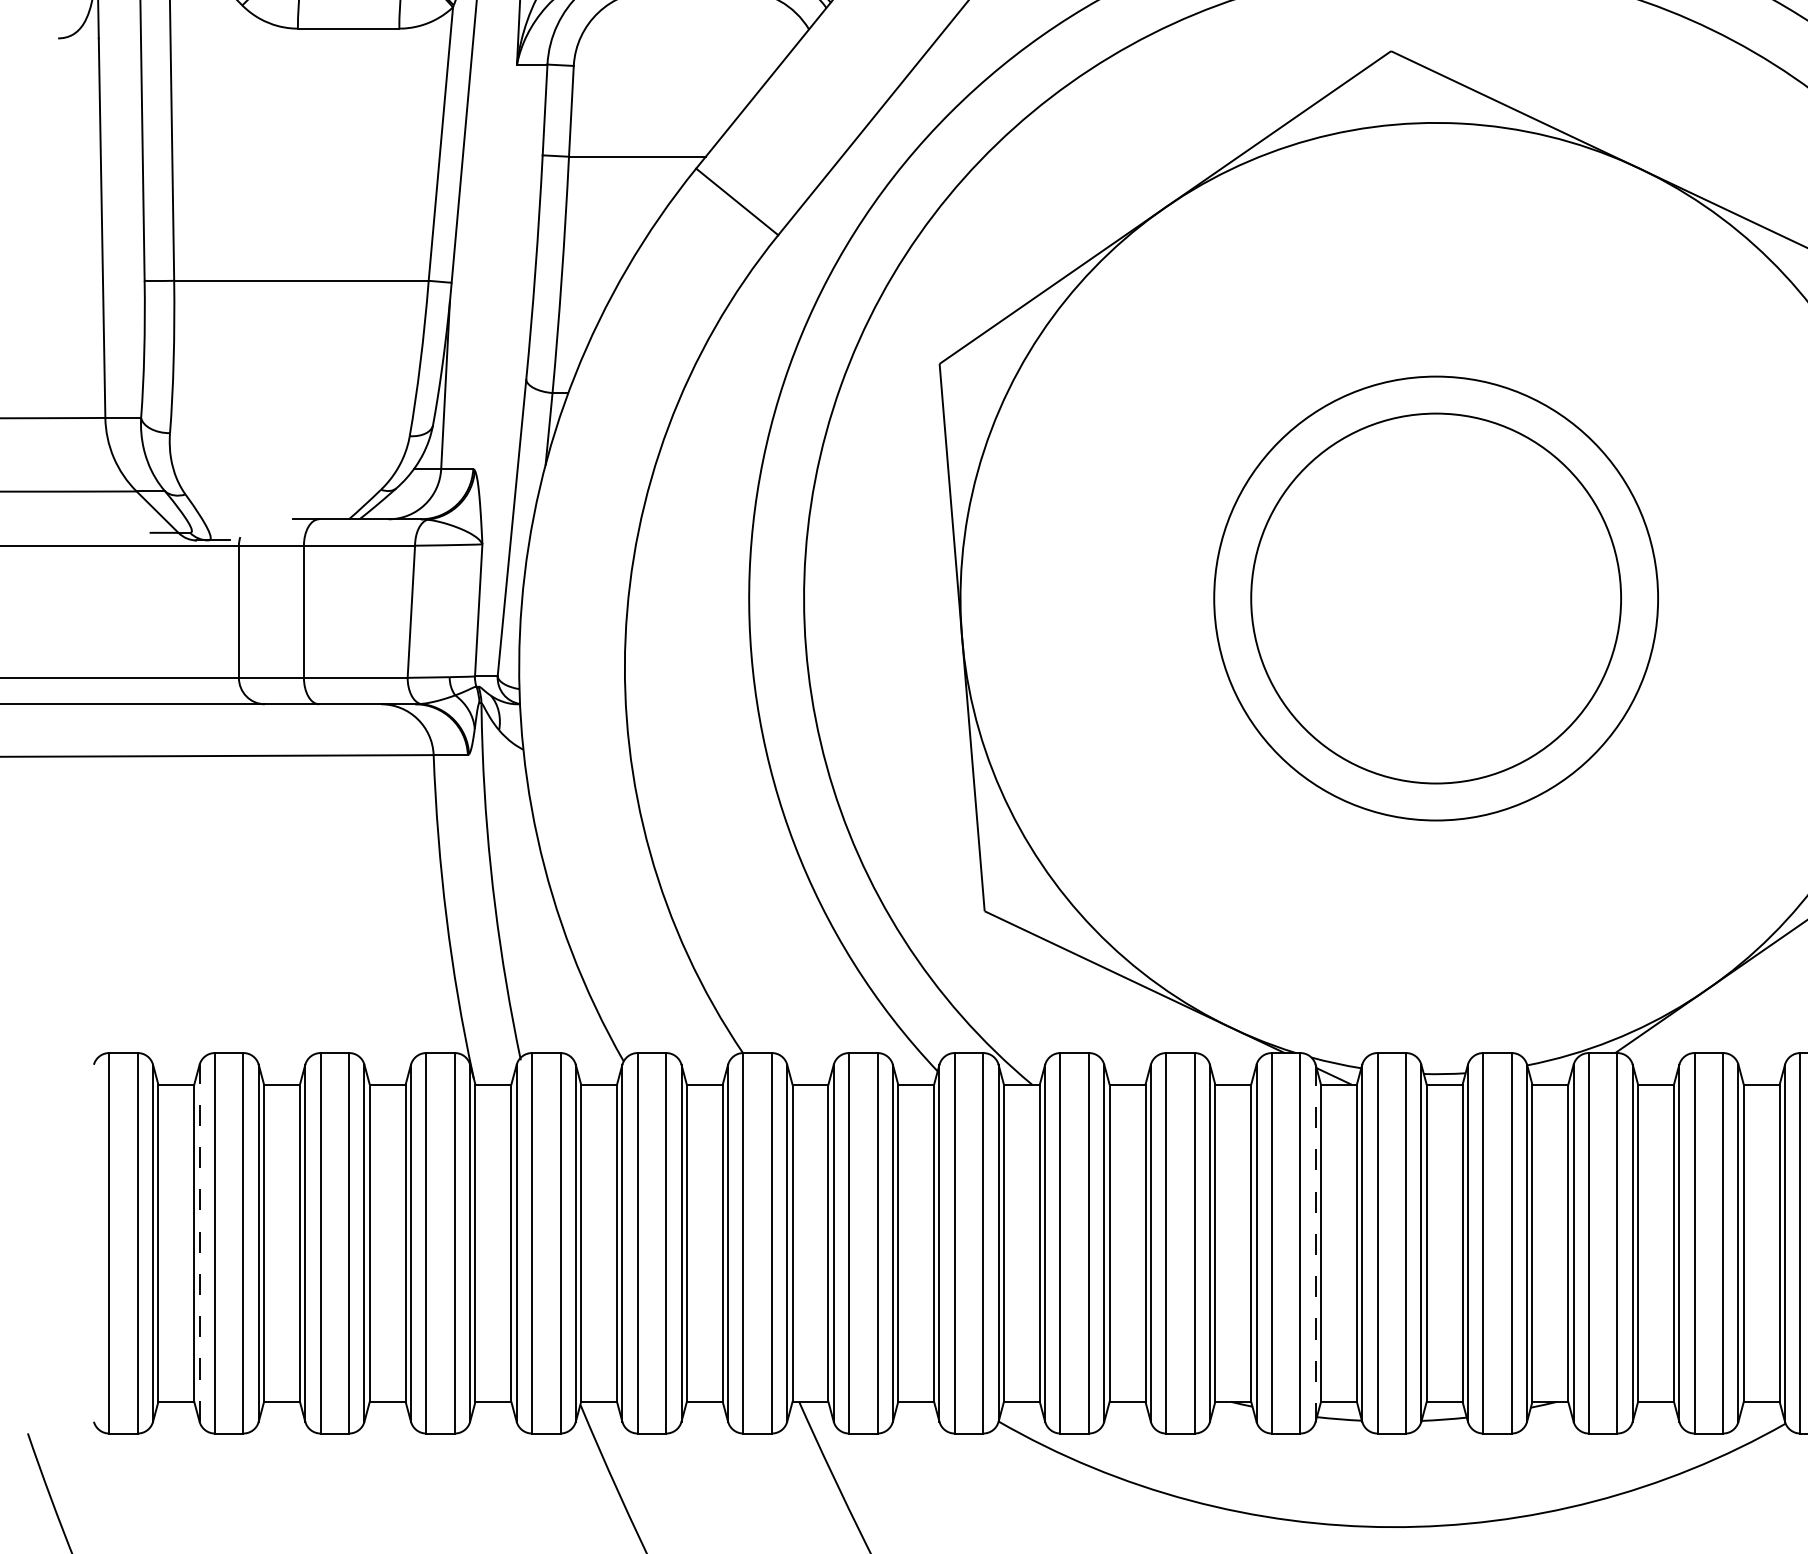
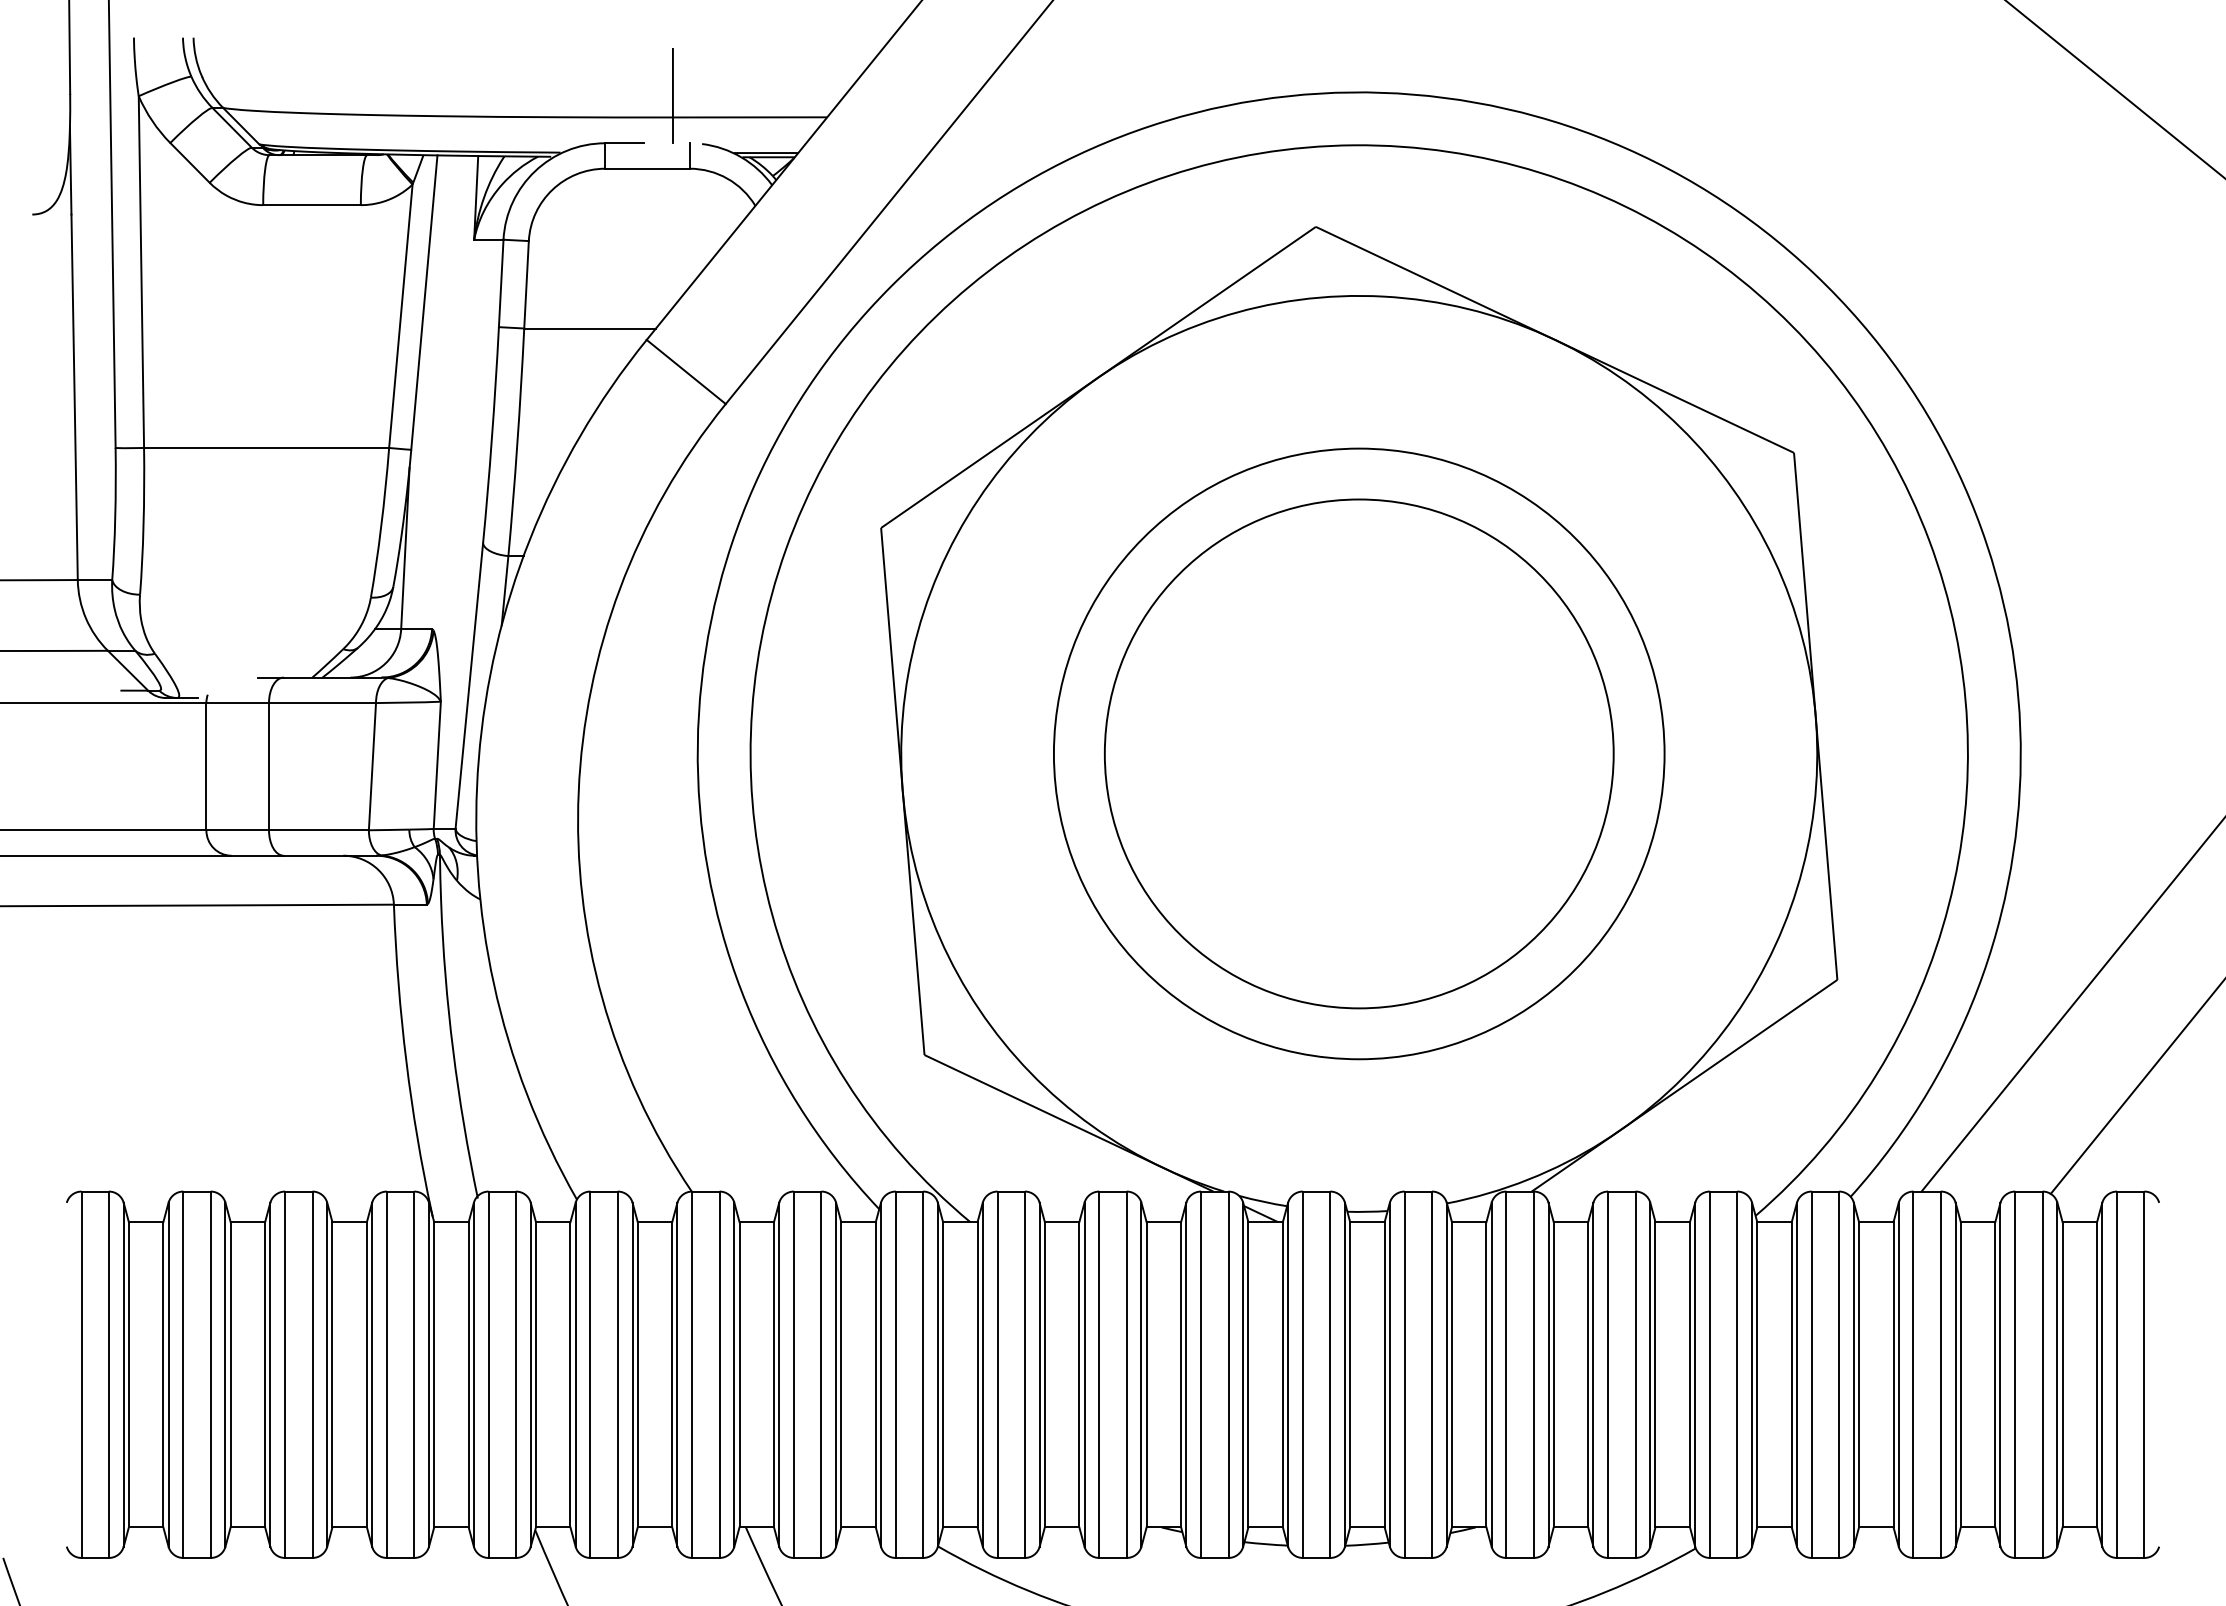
circle: (1435, 598) -> (1358, 753), size x1.43
circle: (1435, 598) -> (1358, 753), size x1.43
line: (199, 1243) -> (168, 1374), dashed -> solid
line: (1315, 1243) -> (1243, 1374), dashed -> solid

